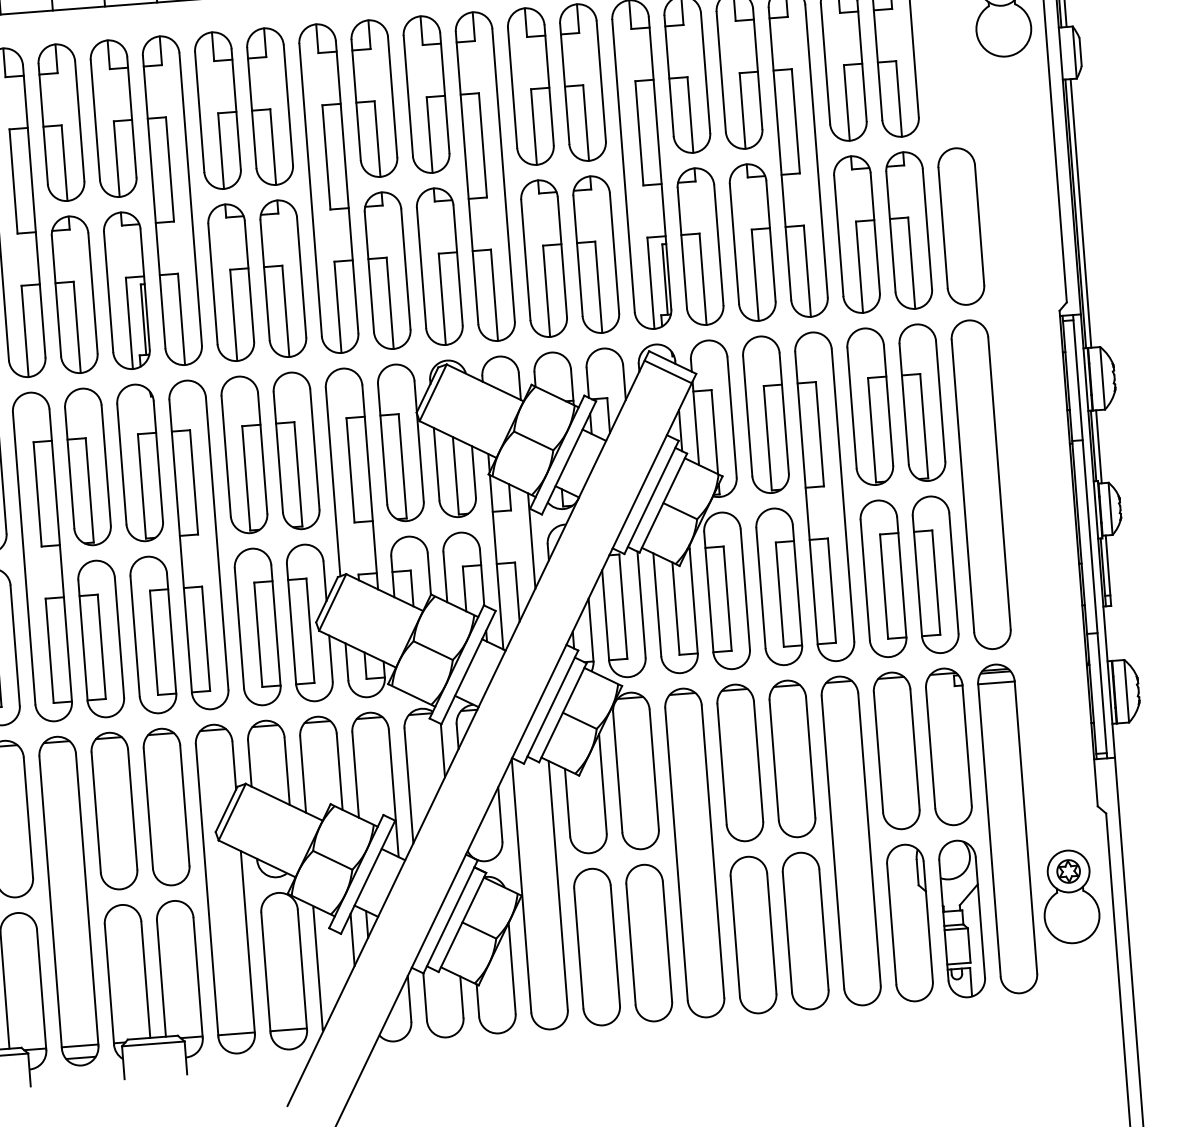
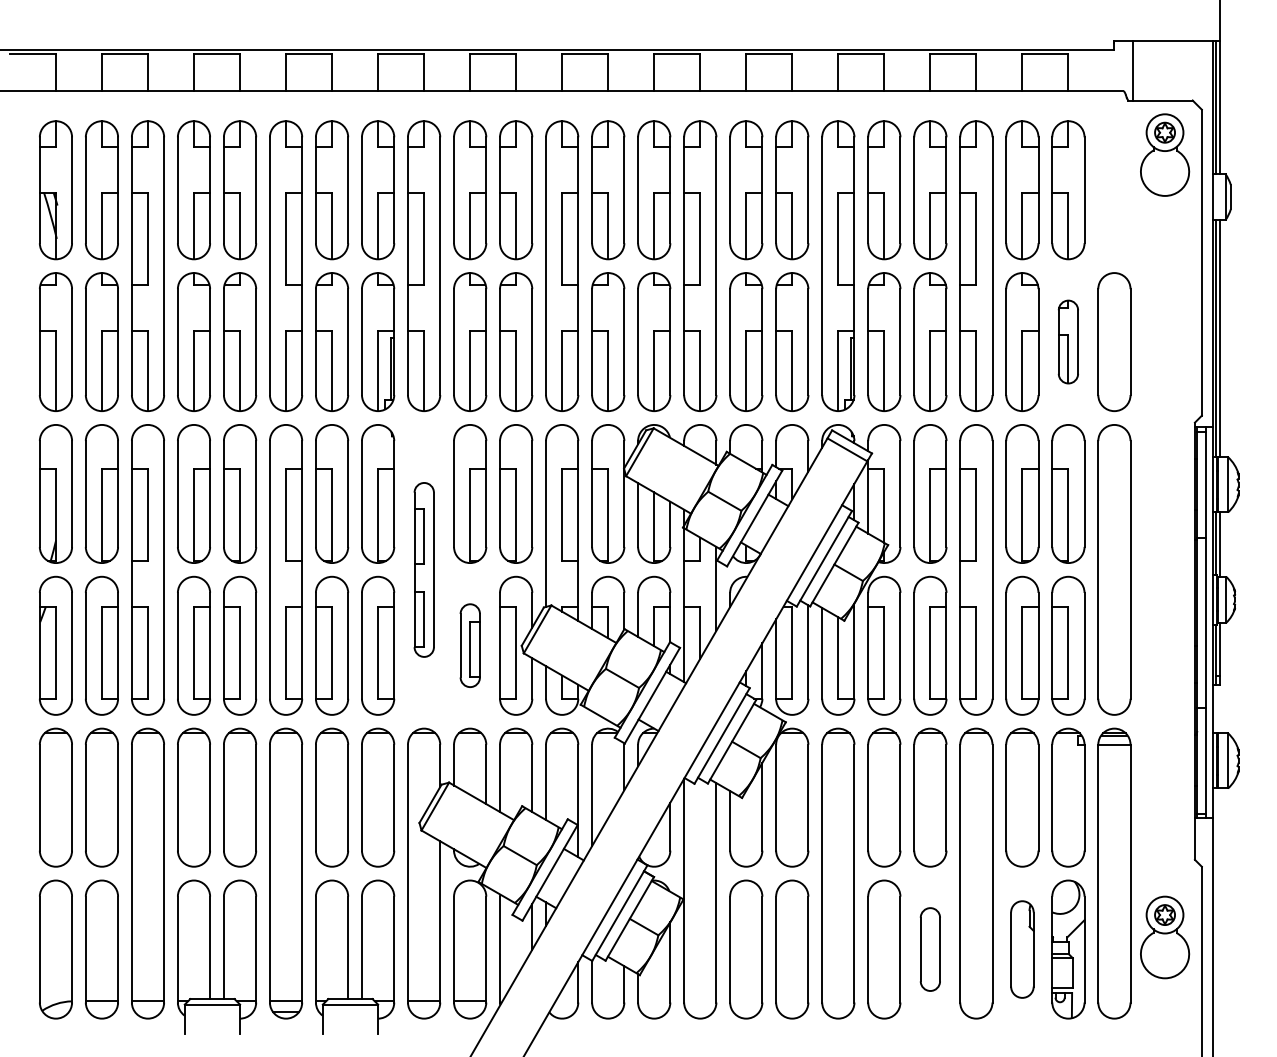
part: (909, 229) -> (1068, 341), size x0.6
part: (199, 544) -> (424, 569), size x0.6
part: (258, 626) -> (470, 645), size x0.6
part: (910, 922) -> (1022, 949), size x0.7
part: (805, 930) -> (930, 949), size x0.6

